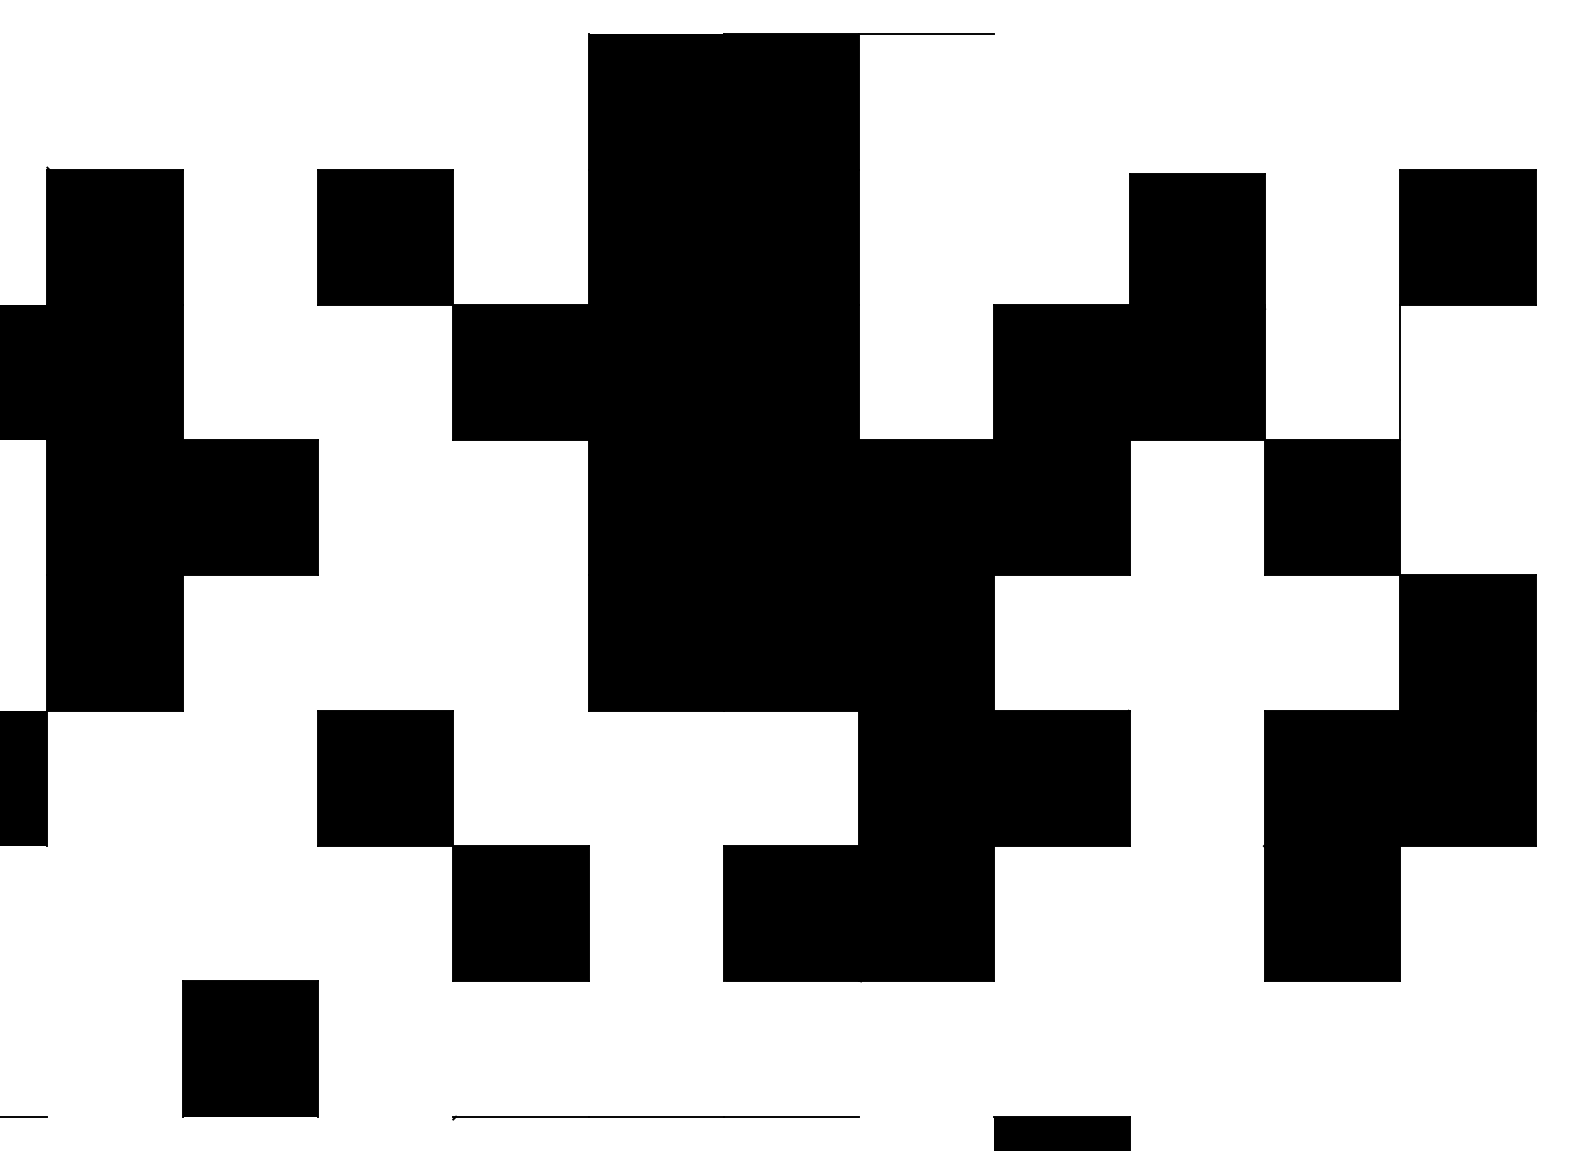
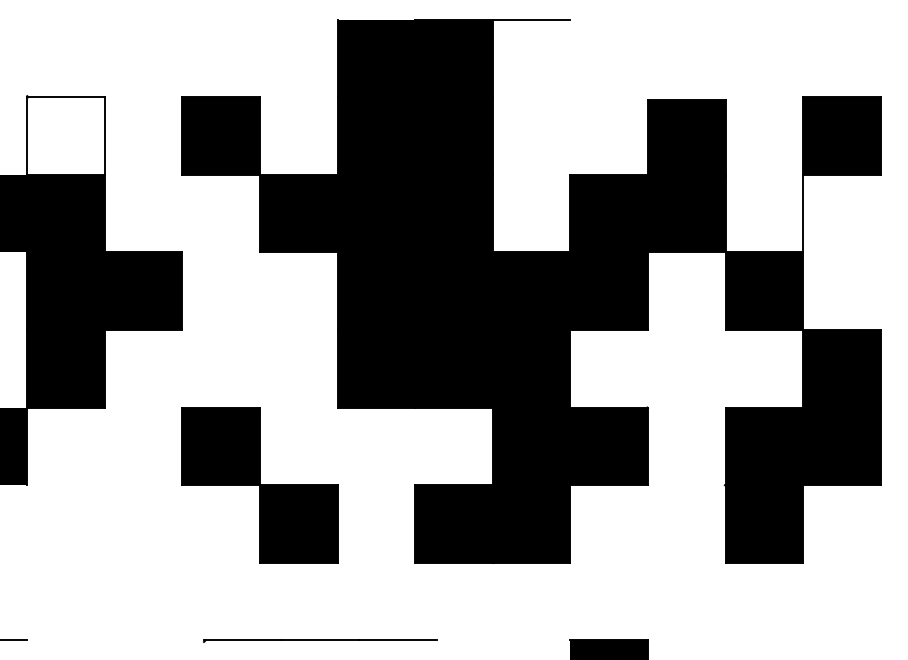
fill: (114, 236) -> (65, 135), removed
part: (250, 1048) -> (143, 601), removed
part: (656, 1116) -> (320, 640), moved

